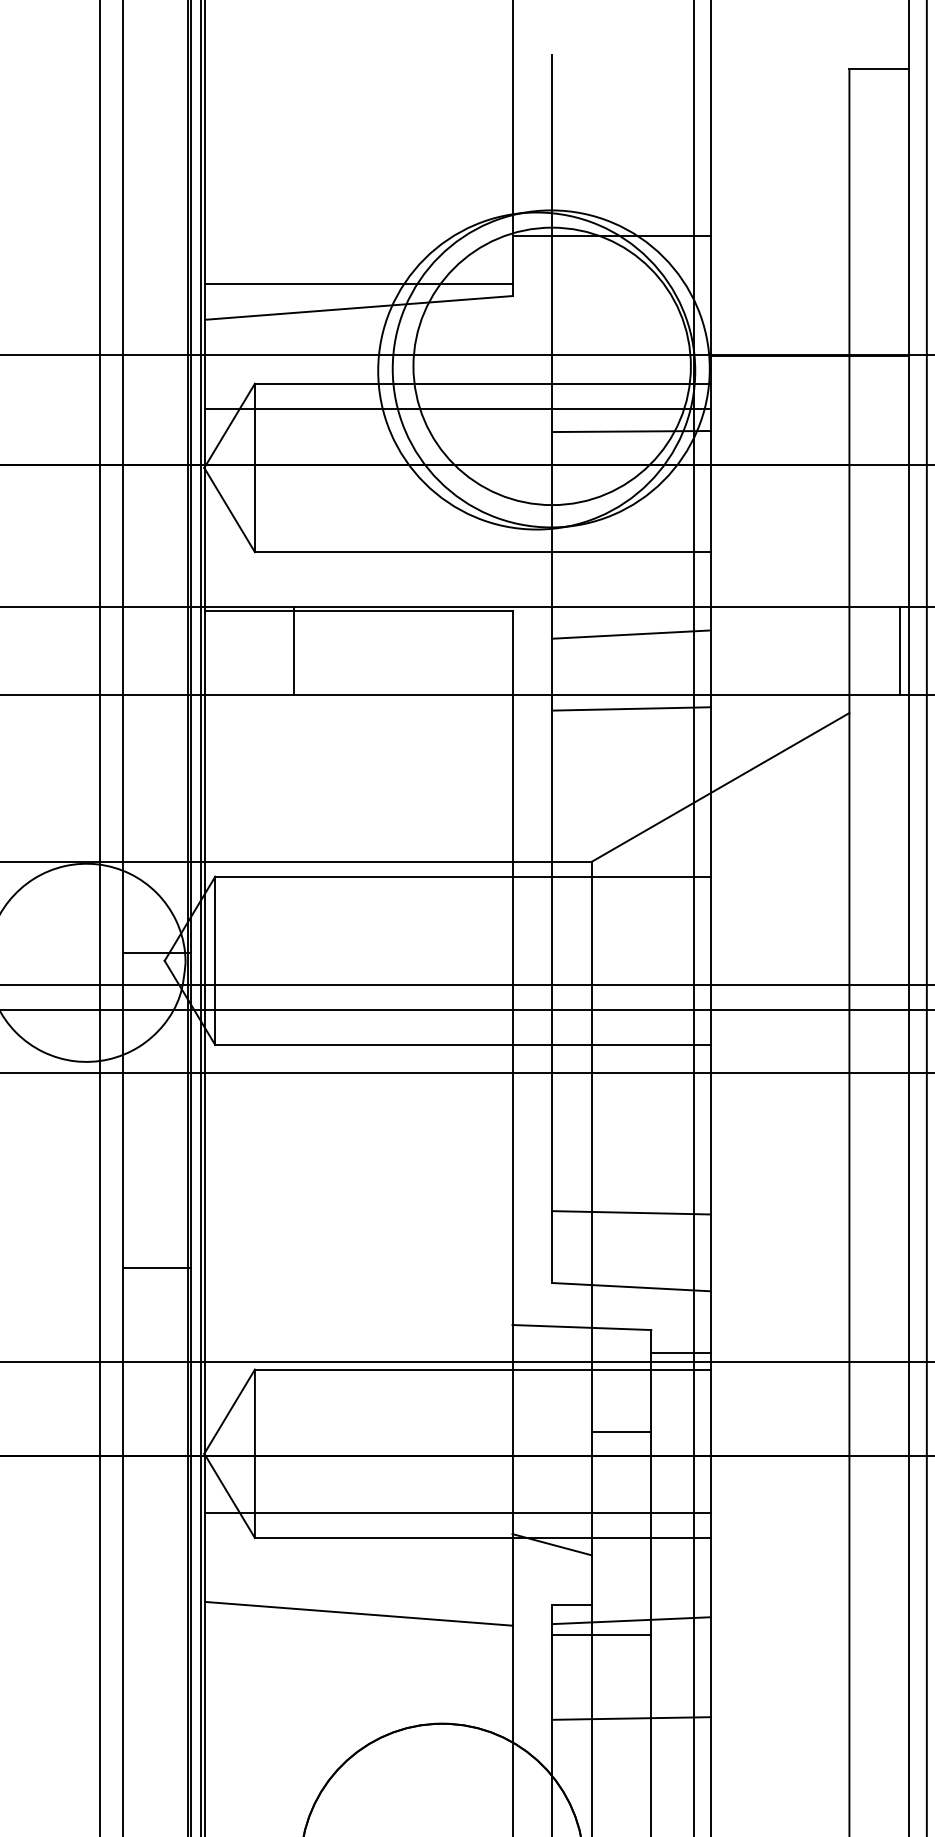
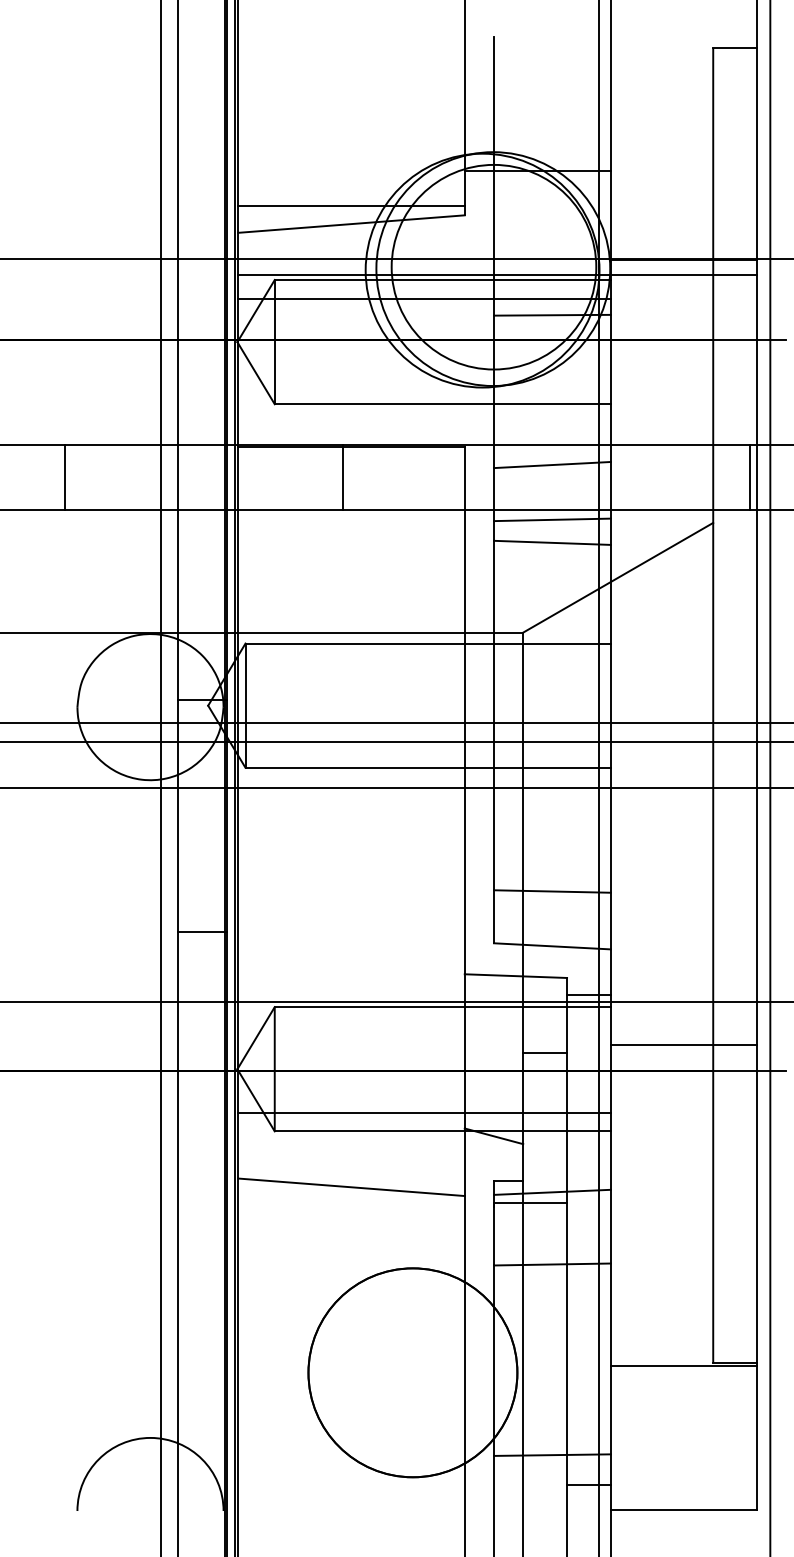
line: (556, 376) -> (497, 274), added
line: (293, 650) -> (343, 476), moved
line: (630, 739) -> (551, 542), added
line: (809, 1421) -> (683, 1045), added

